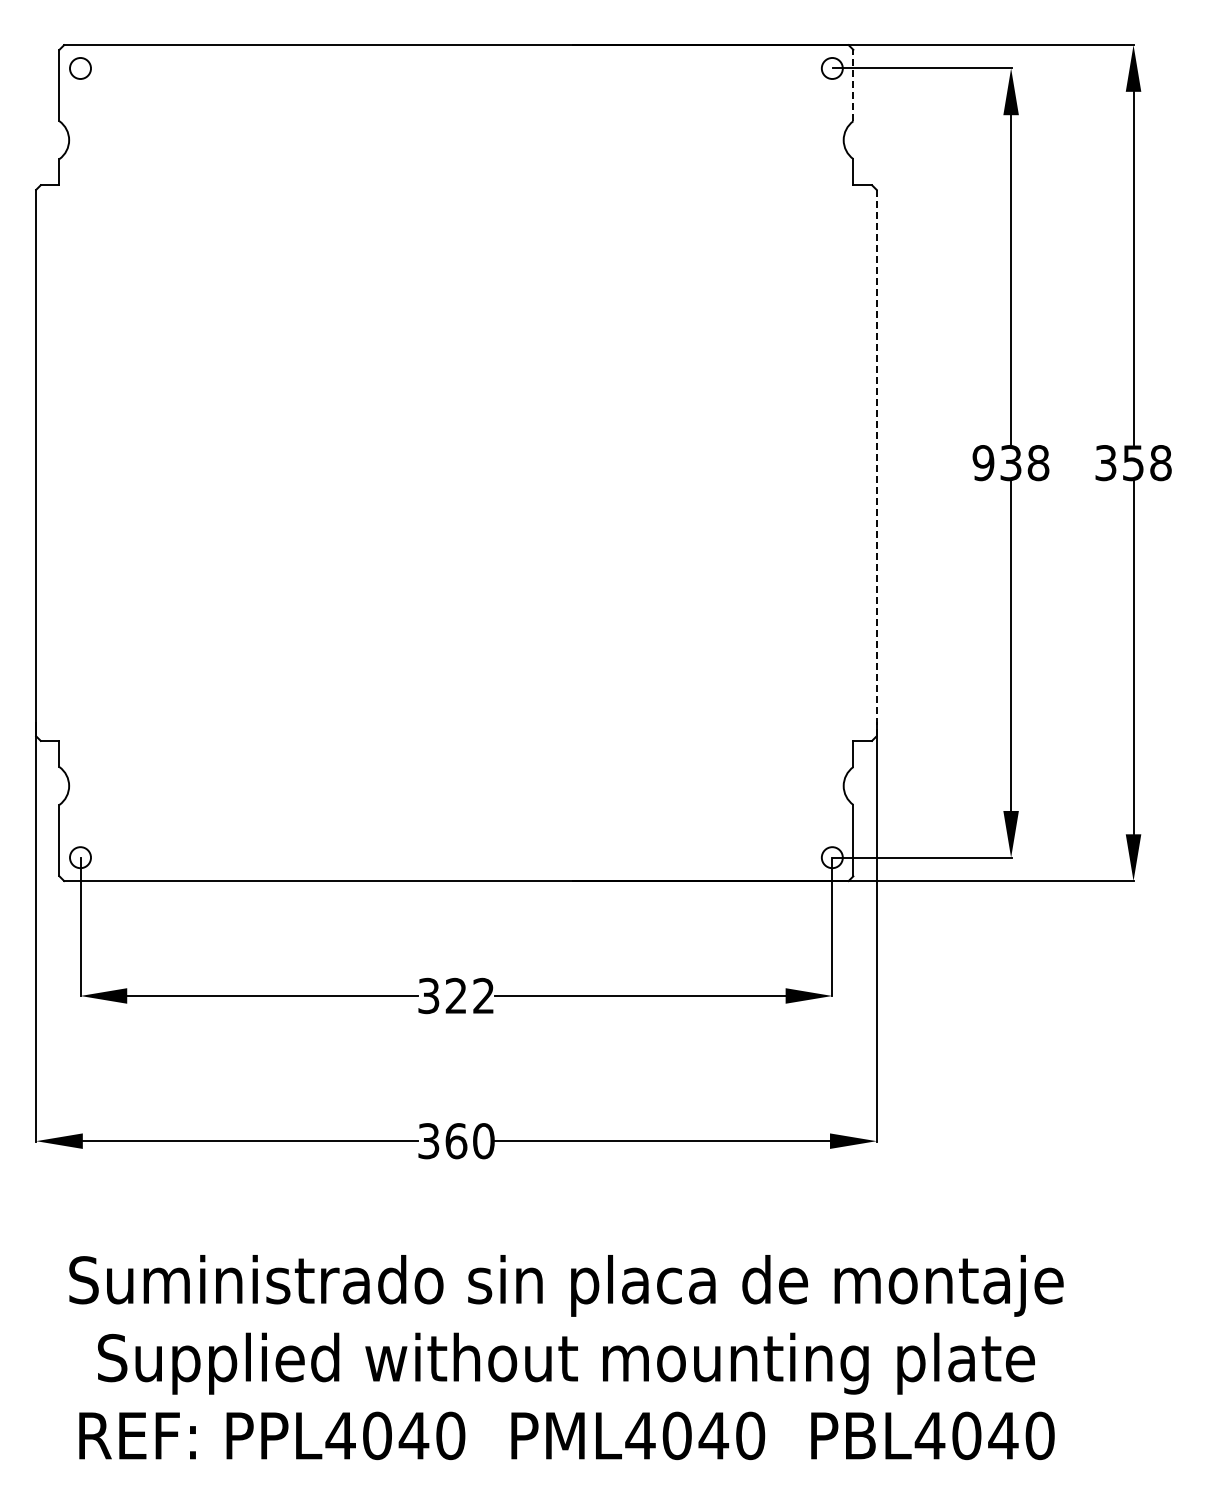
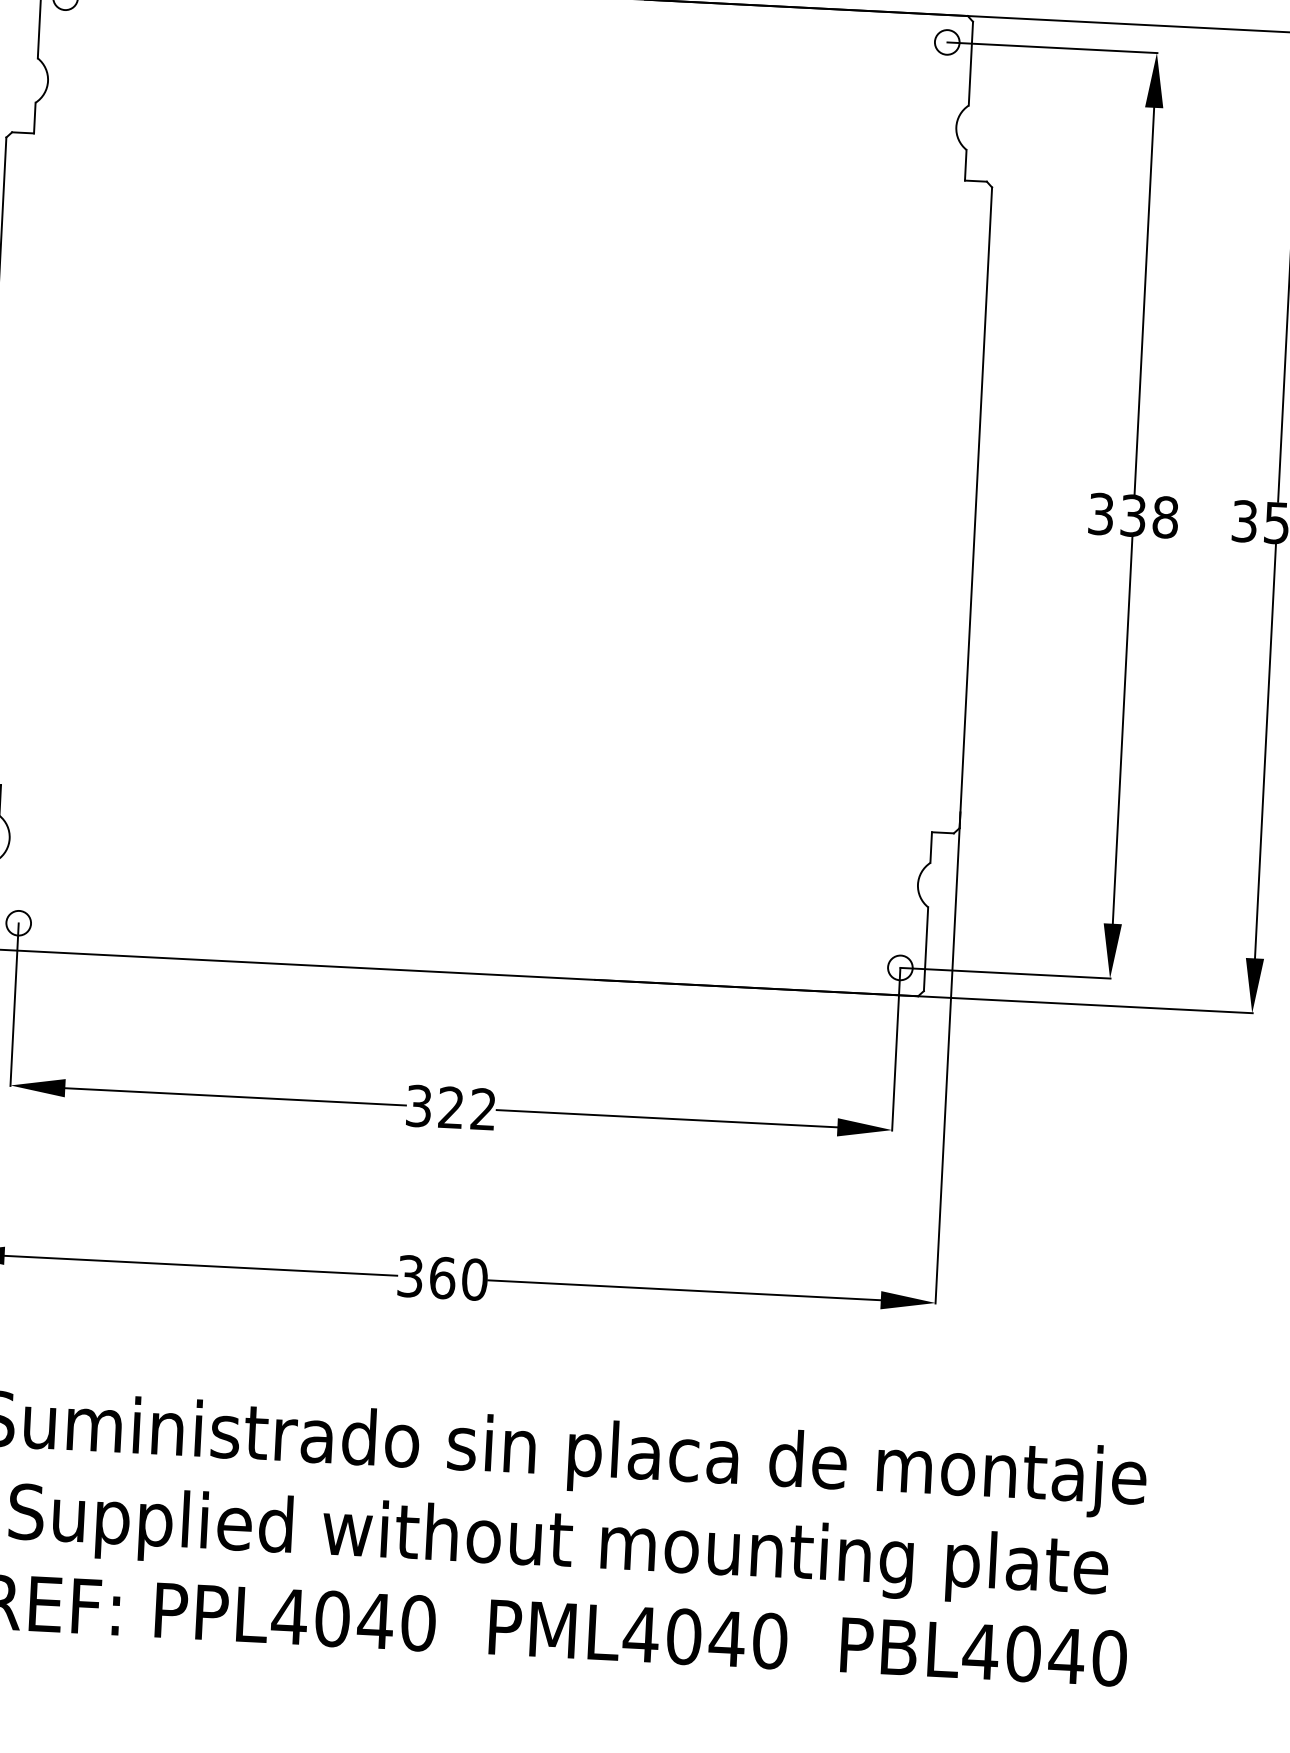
line: (853, 85) -> (971, 63), dashed -> solid
line: (876, 462) -> (975, 507), dashed -> solid
text: (983, 463) -> (1101, 514), 938 -> 338

